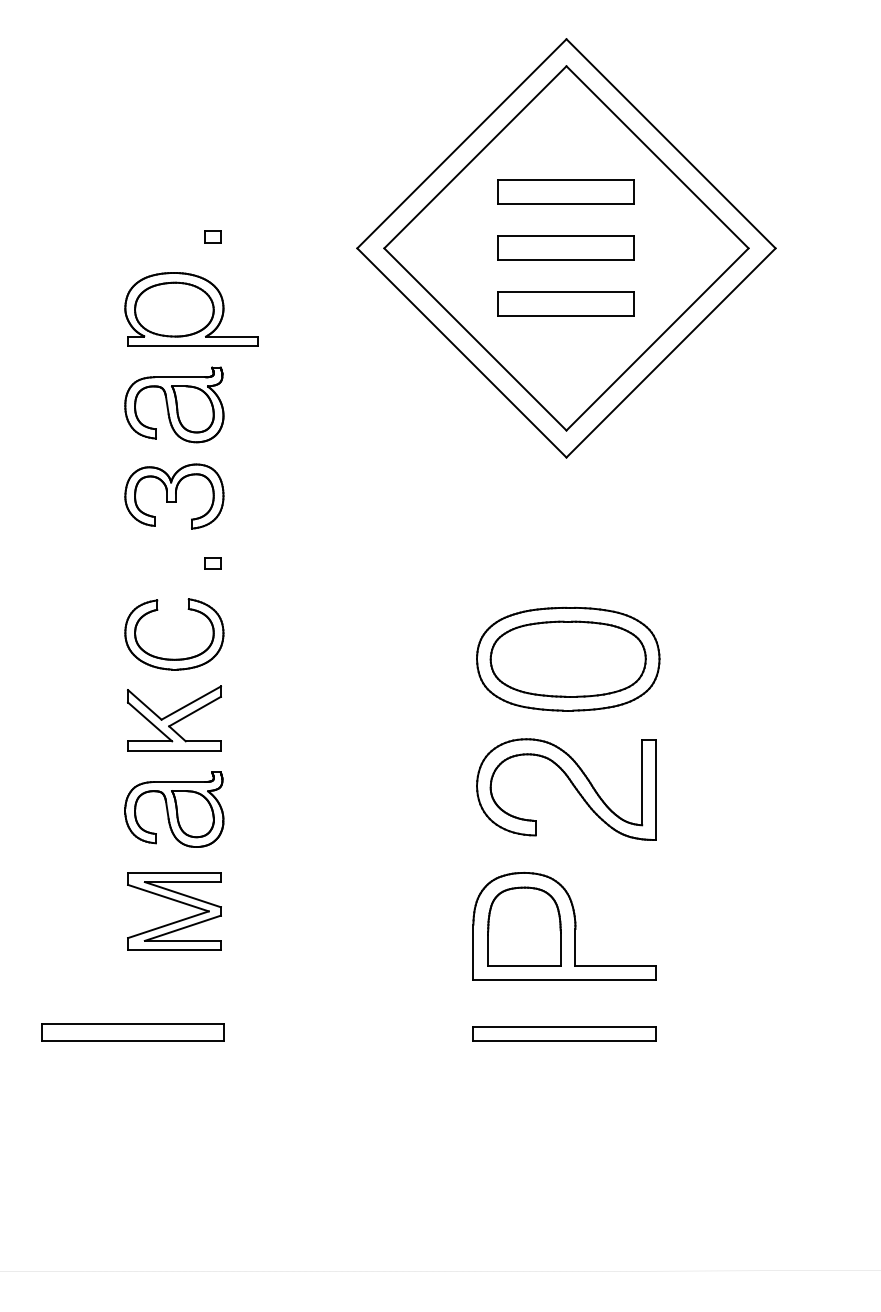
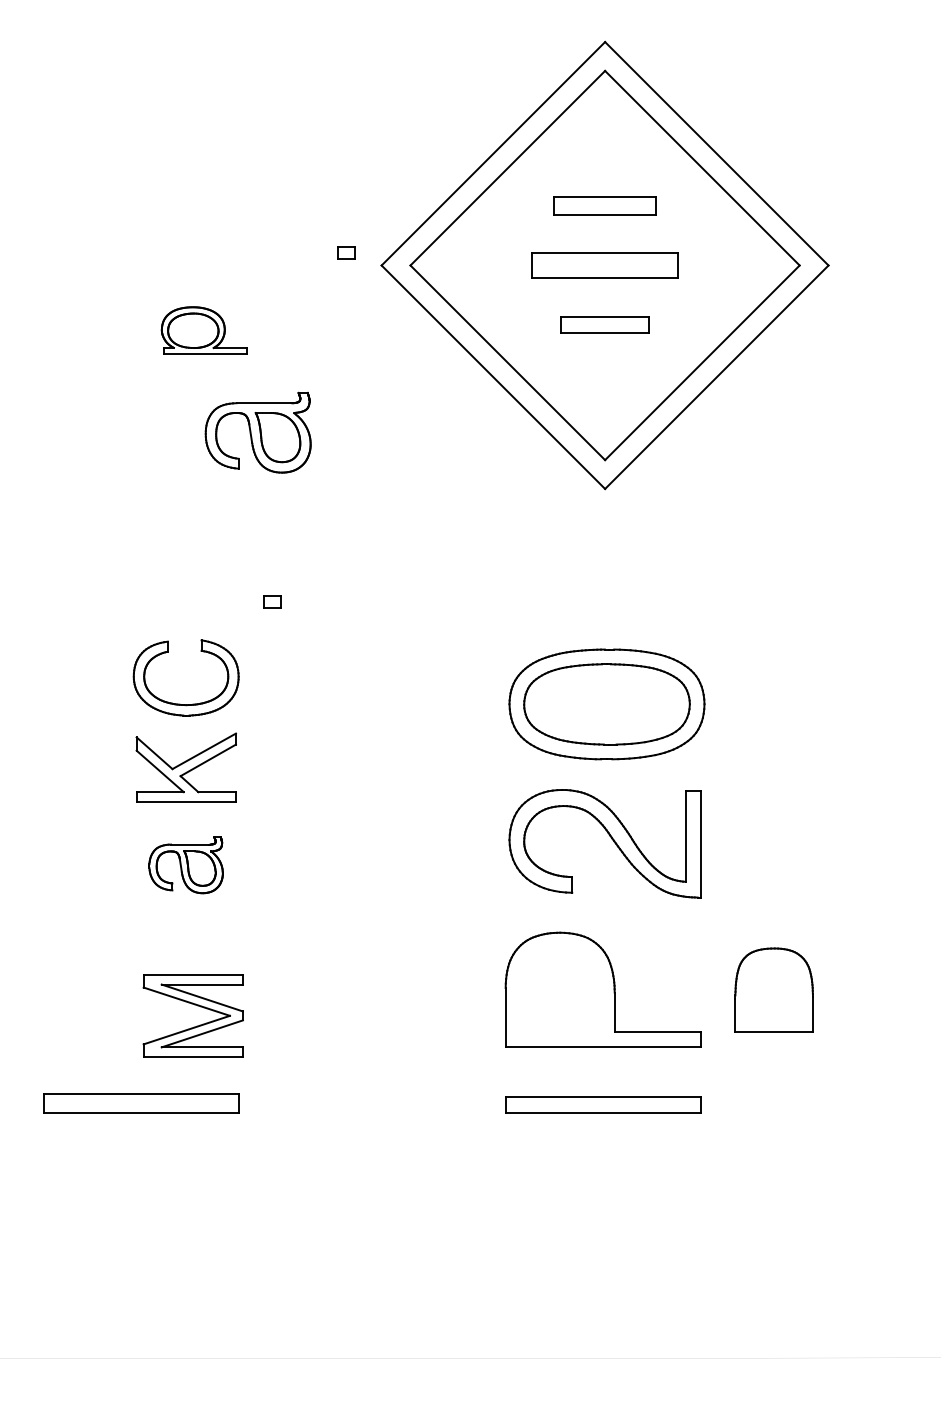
part: (565, 192) -> (604, 205), size x0.7
part: (213, 236) -> (346, 252), moved
part: (565, 303) -> (604, 324), size x0.6
part: (190, 309) -> (203, 330), size x0.6
part: (173, 404) -> (257, 432), moved
part: (173, 496) -> (185, 530), removed
part: (213, 562) -> (272, 601), moved
part: (173, 809) -> (185, 865), size x0.7
part: (175, 901) -> (194, 1005), moved
part: (523, 926) -> (773, 989), moved

